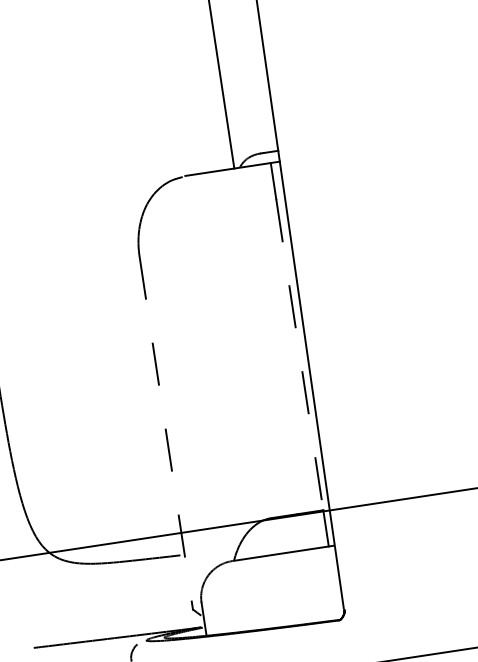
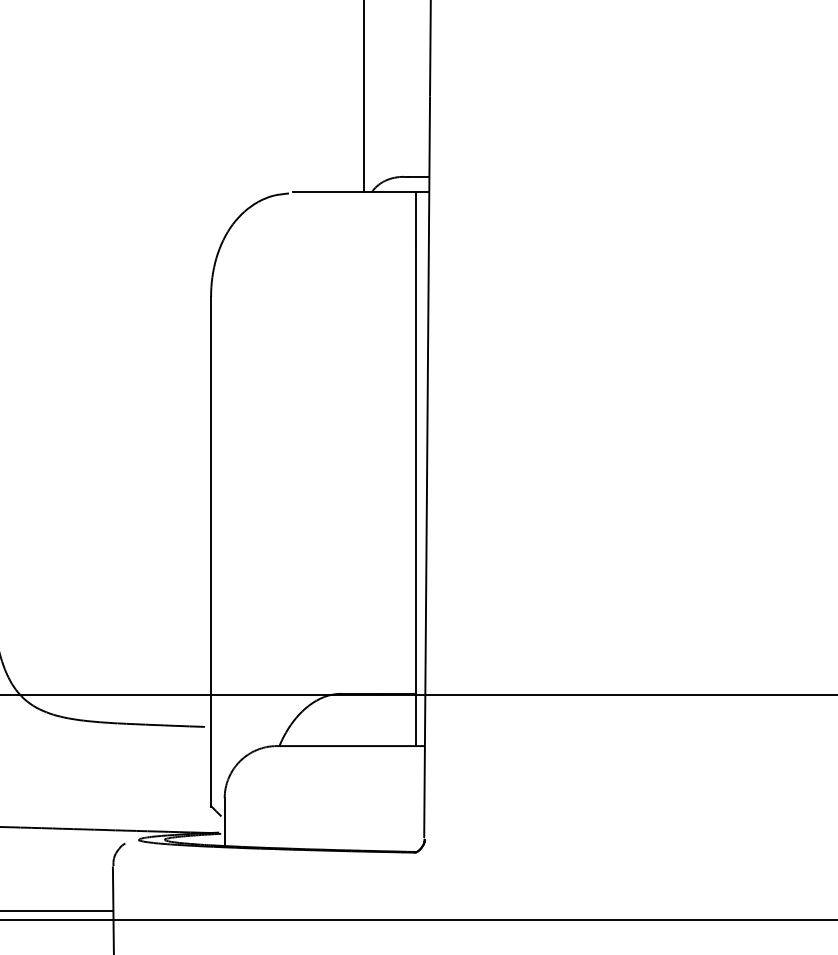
line: (299, 354) -> (416, 469), dashed -> solid
line: (166, 433) -> (211, 552), dashed -> solid

